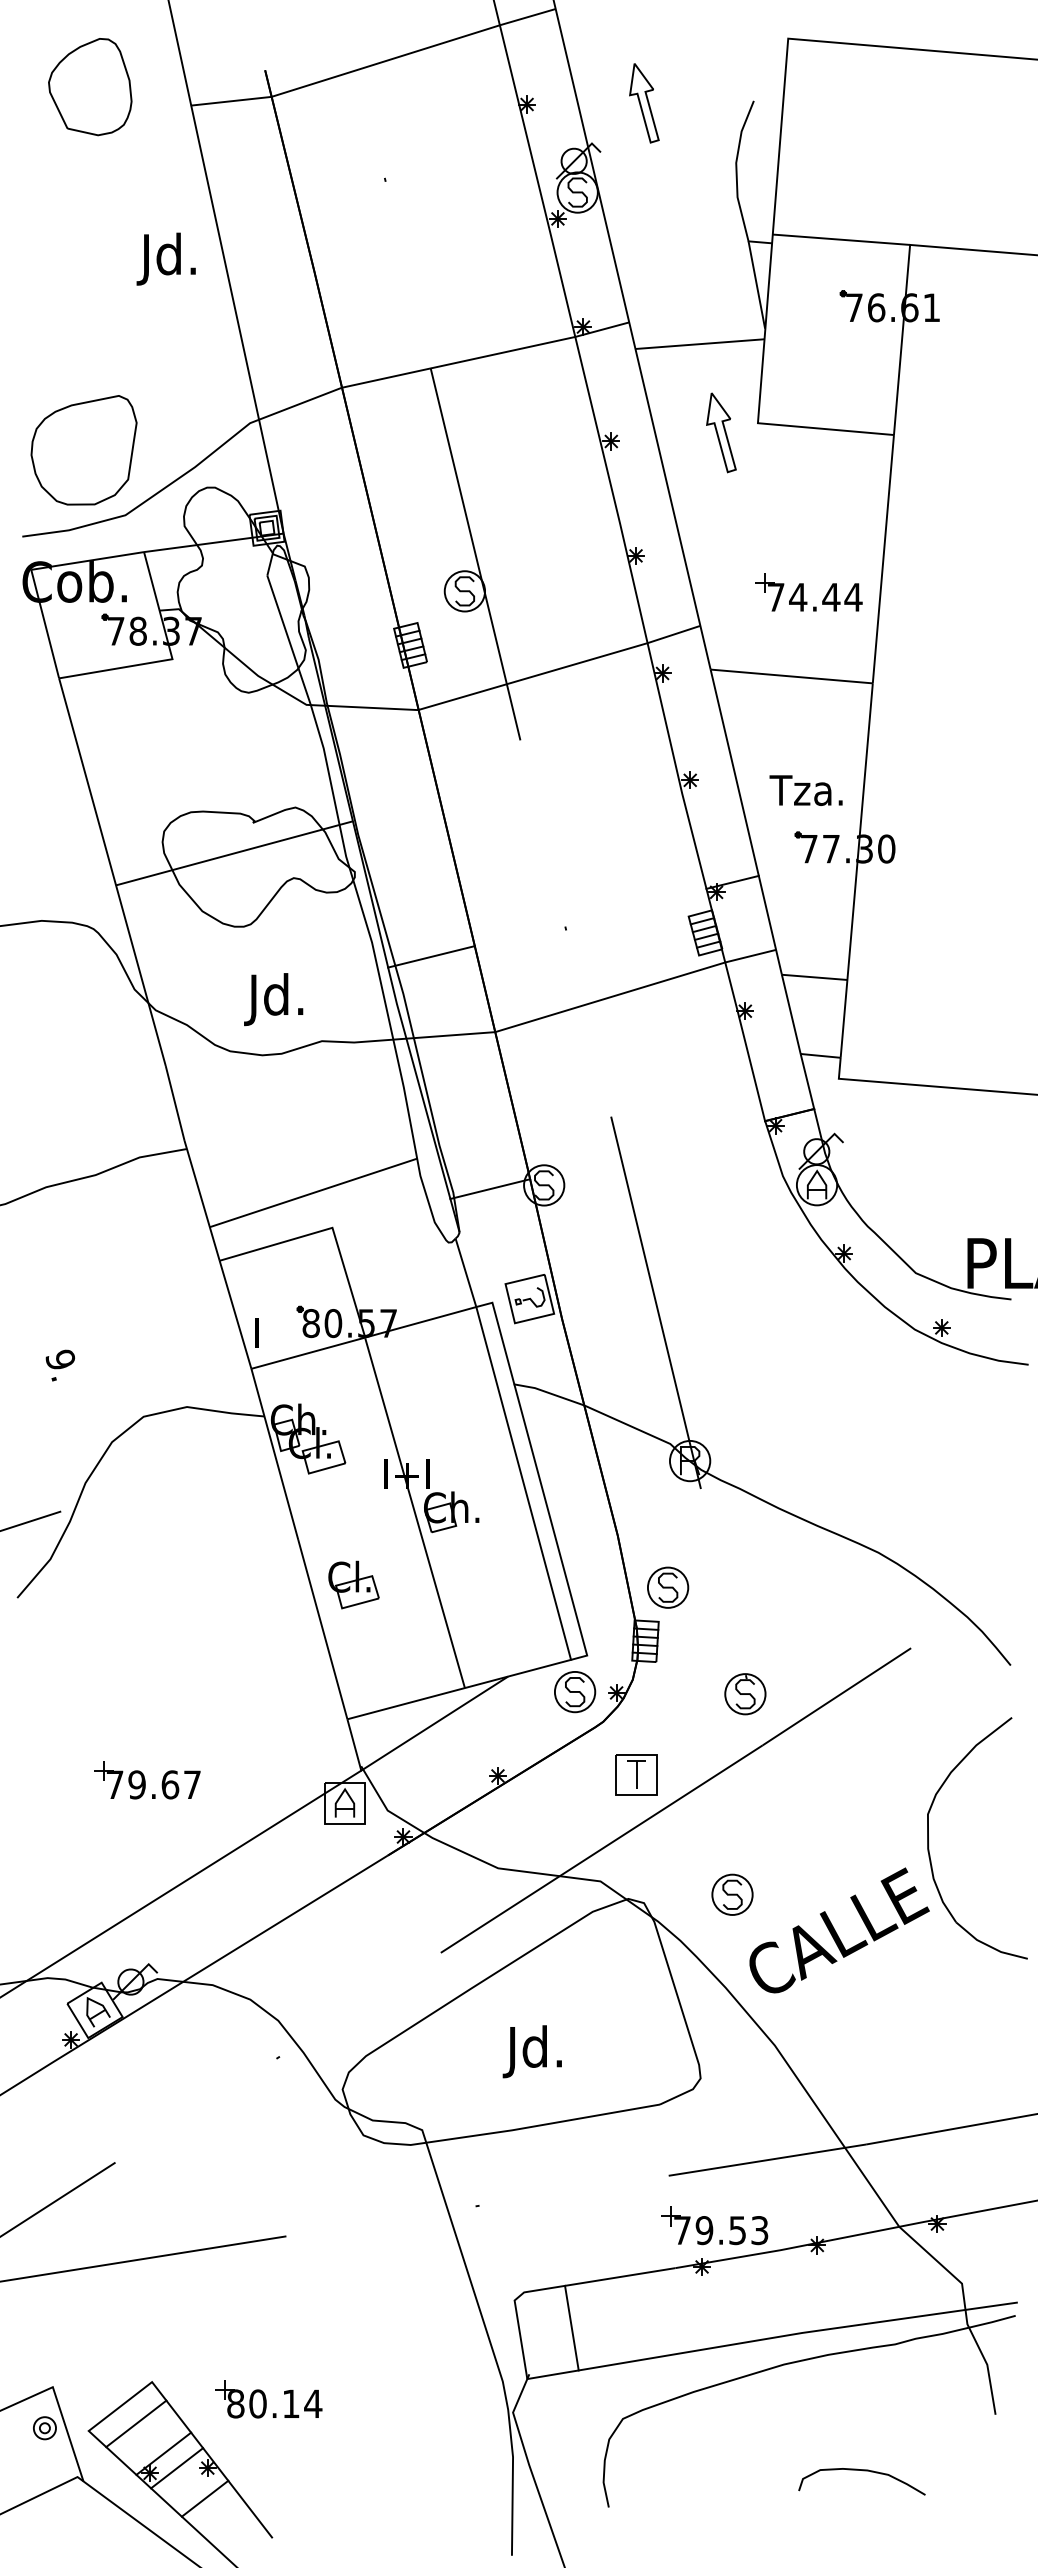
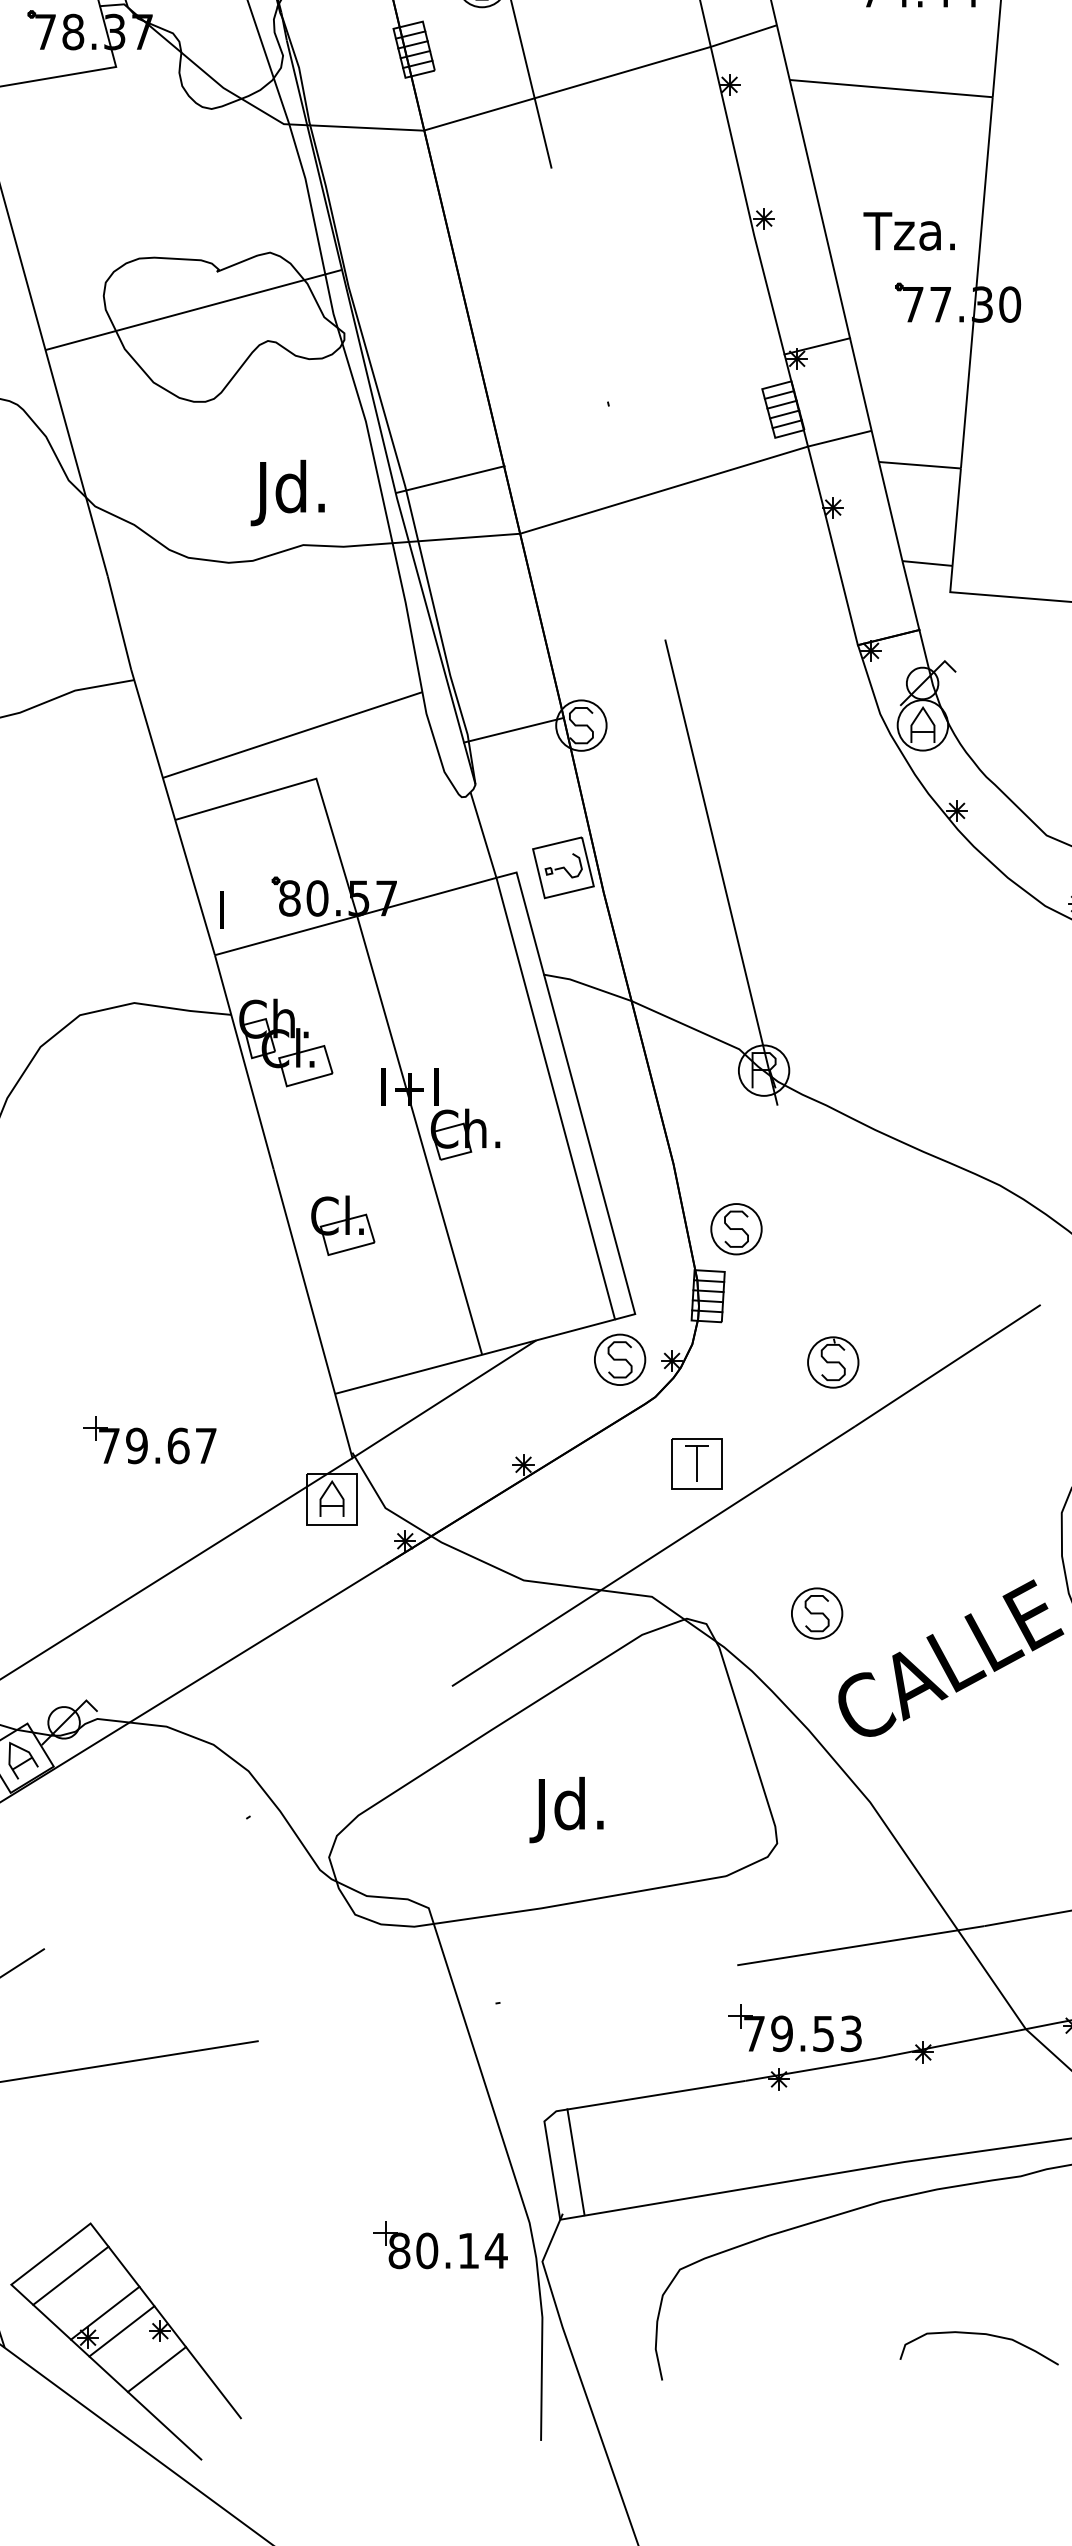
line: (431, 956) -> (450, 479), moved
text: (273, 999) -> (287, 492), moved
part: (147, 1780) -> (149, 1440), moved
line: (571, 2327) -> (575, 2161), moved
part: (268, 2399) -> (440, 2245), moved

